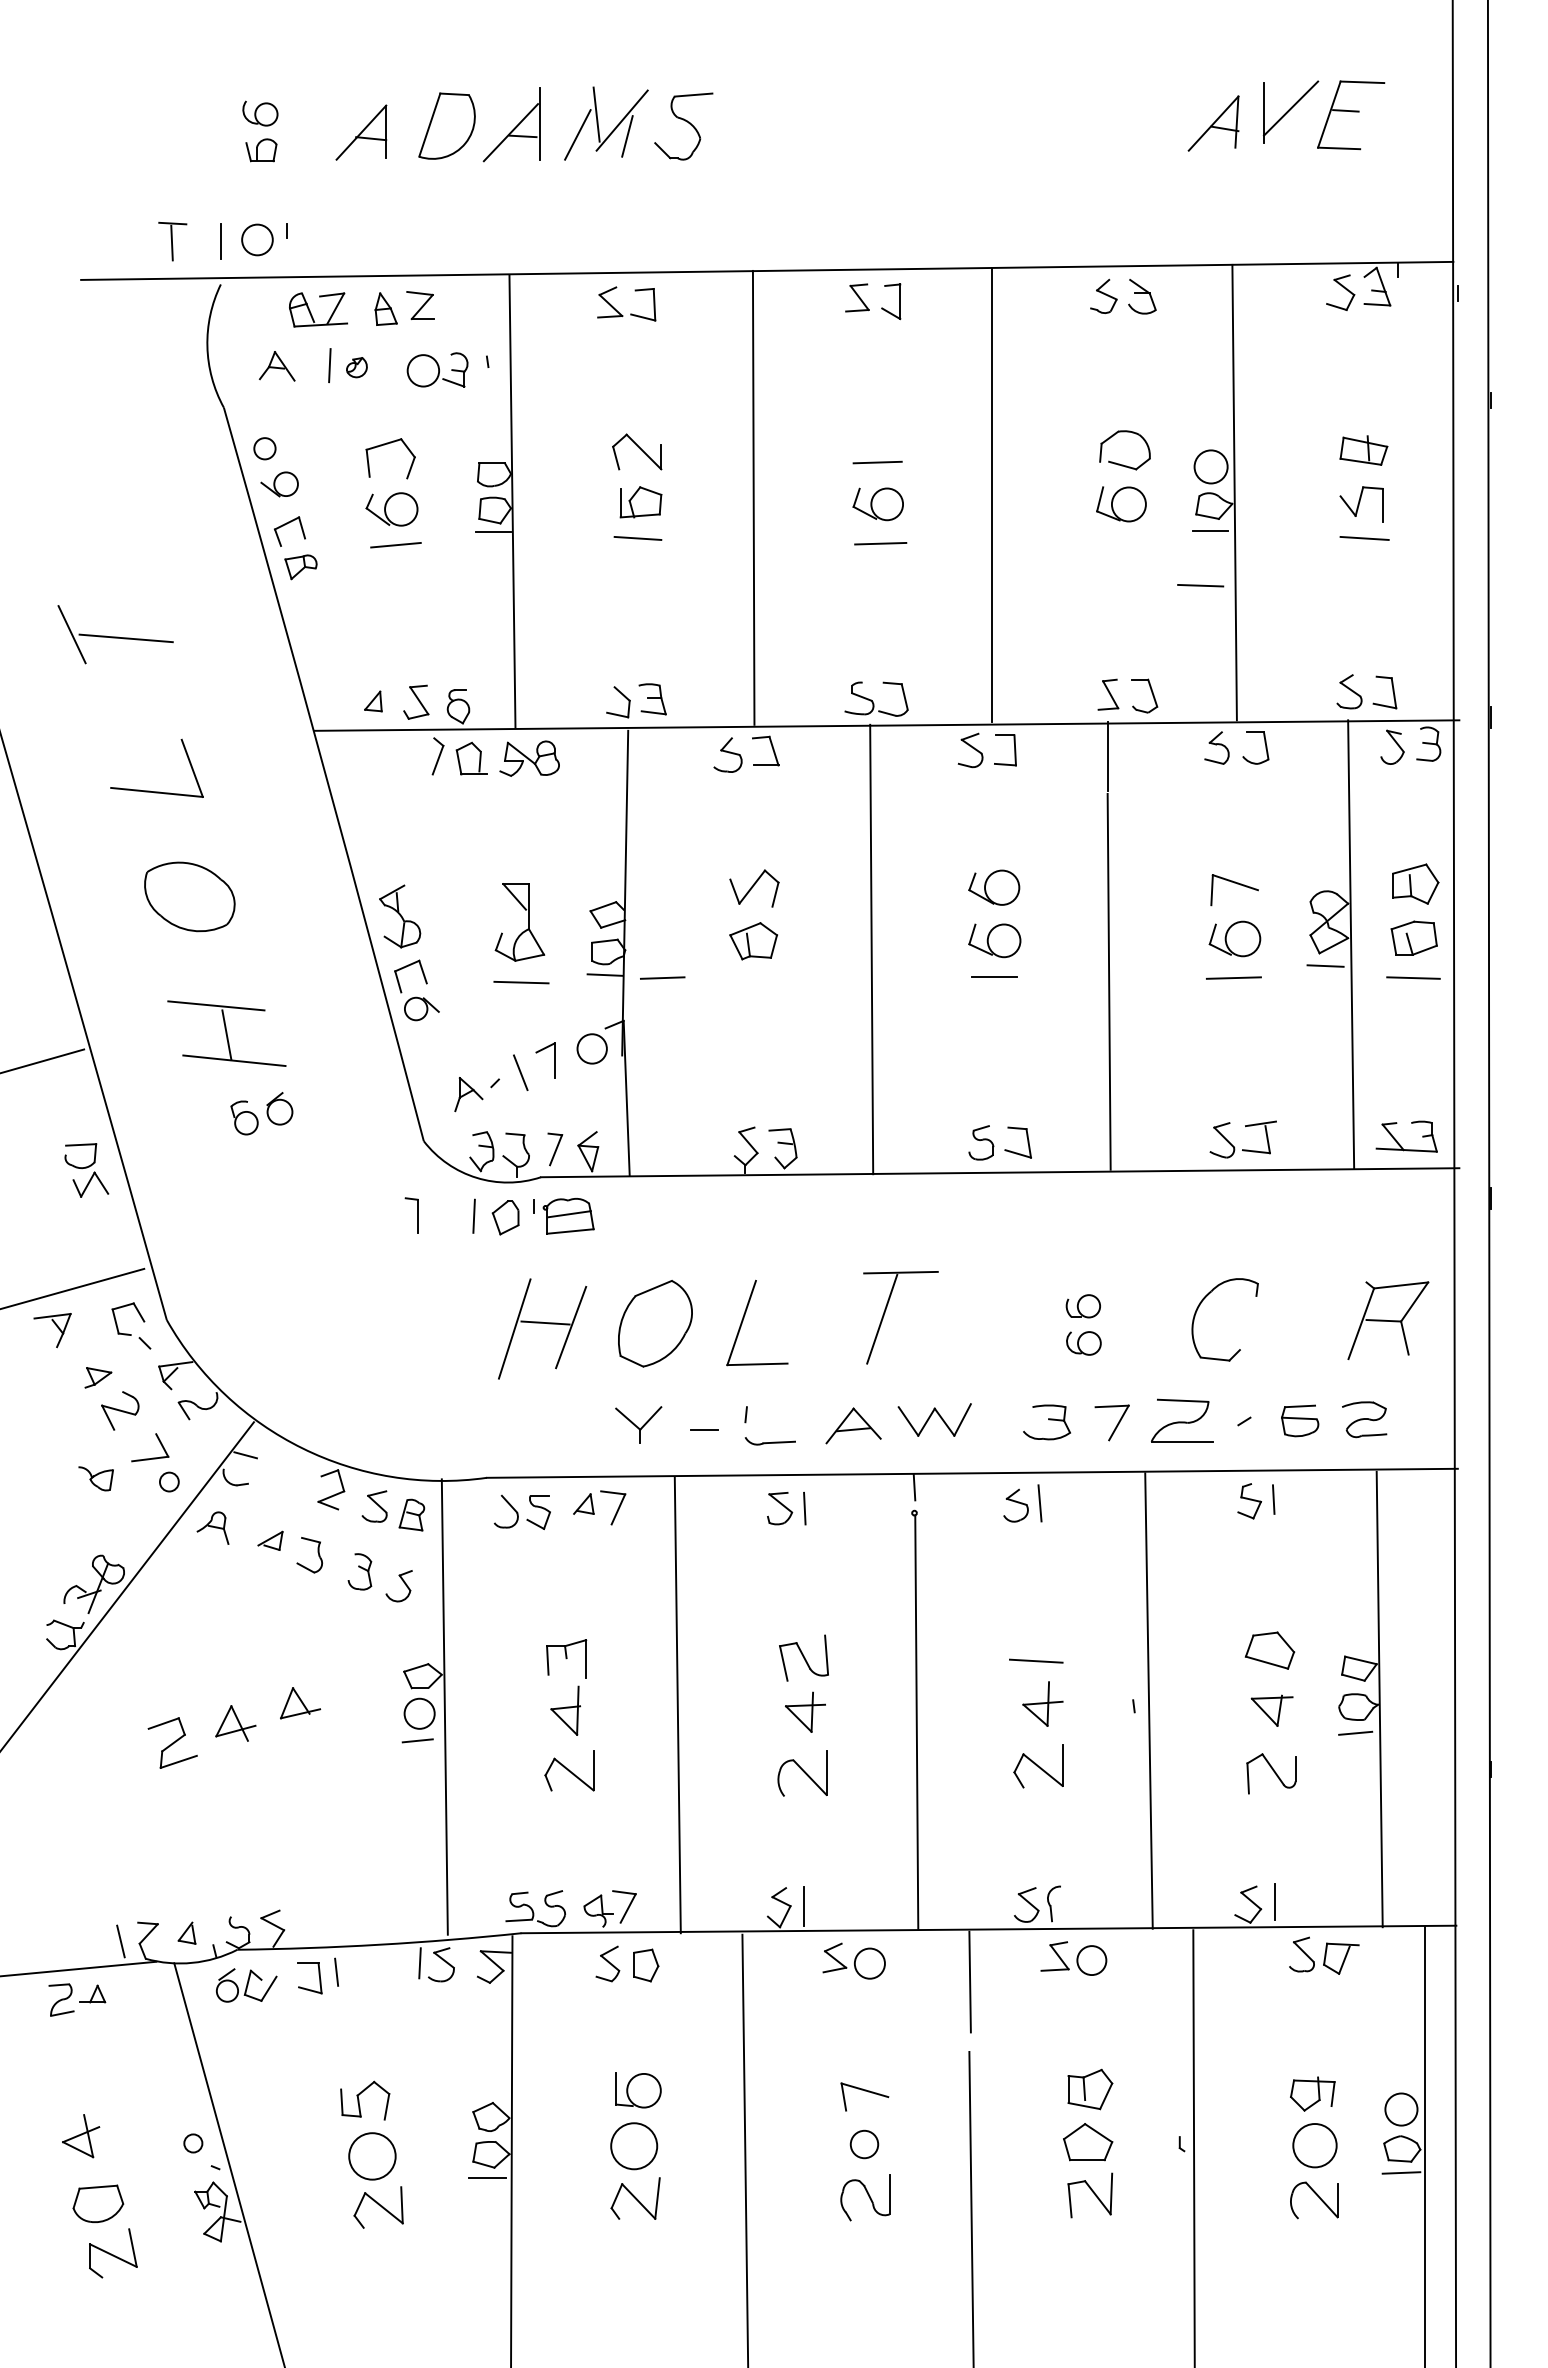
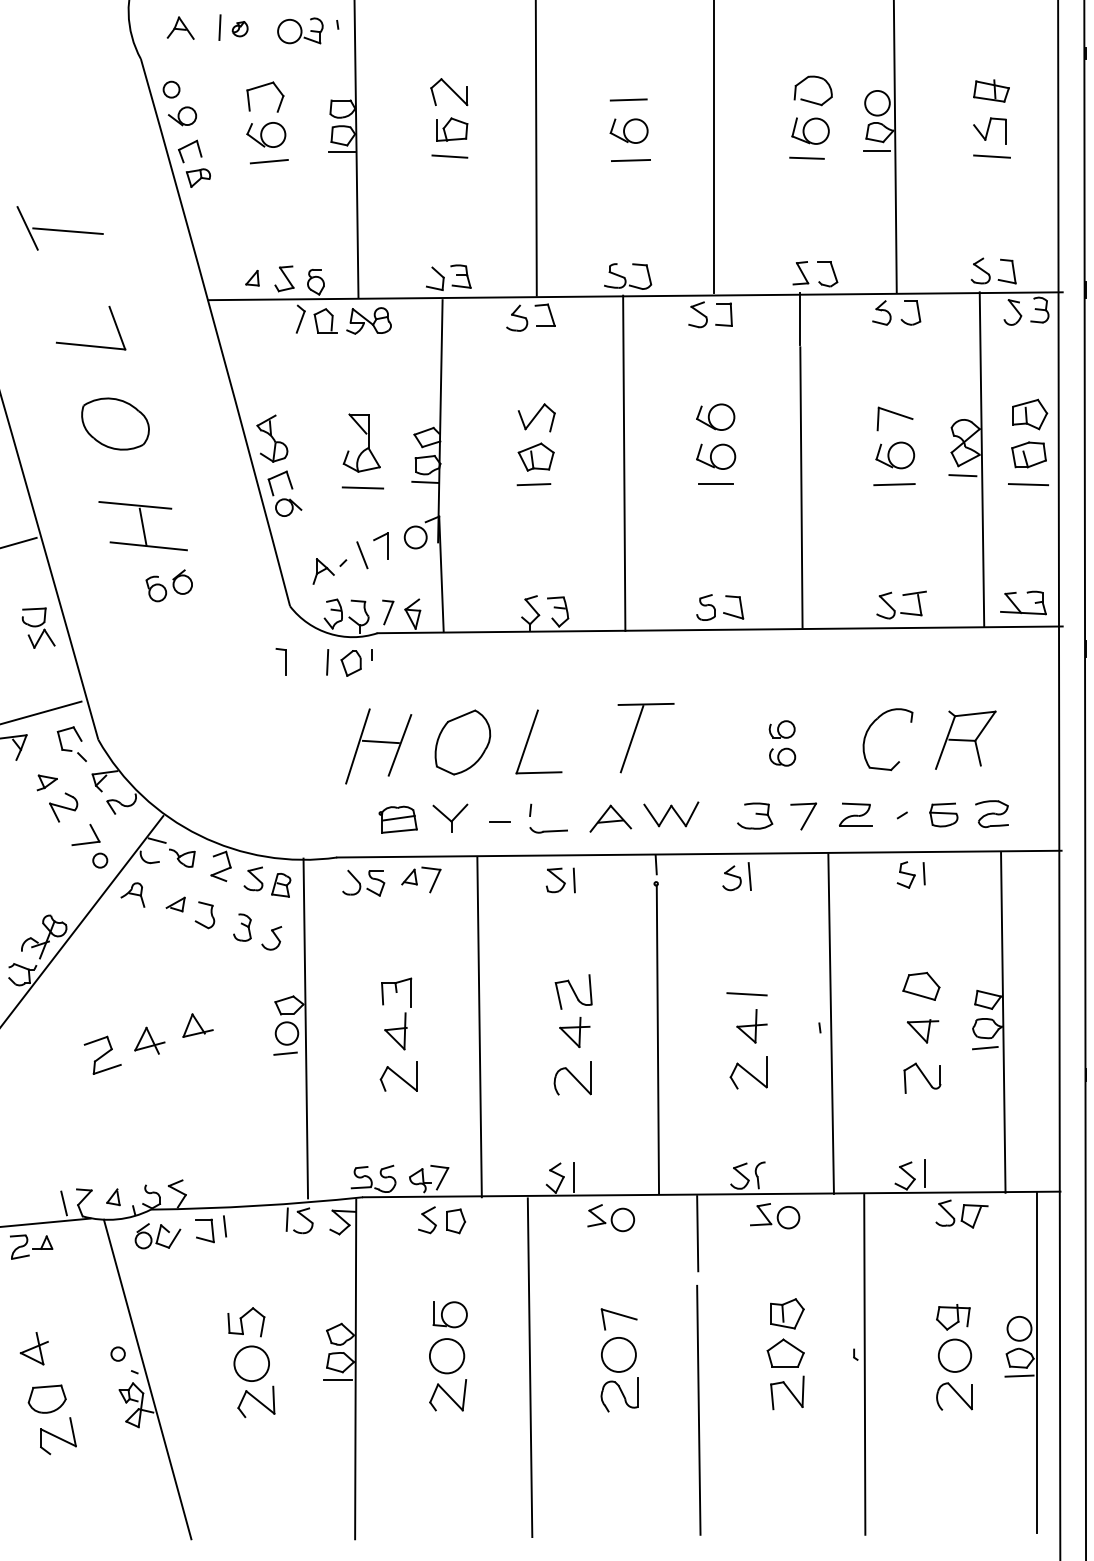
line: (1200, 585) -> (806, 158), moved
line: (662, 977) -> (533, 484), moved
part: (568, 1216) -> (398, 819), moved
part: (1388, 1320) -> (965, 740), moved
part: (1181, 1420) -> (855, 814), size x0.71
part: (95, 1478) -> (181, 857), moved
circle: (864, 2144) -> (618, 1354), size x1.67

